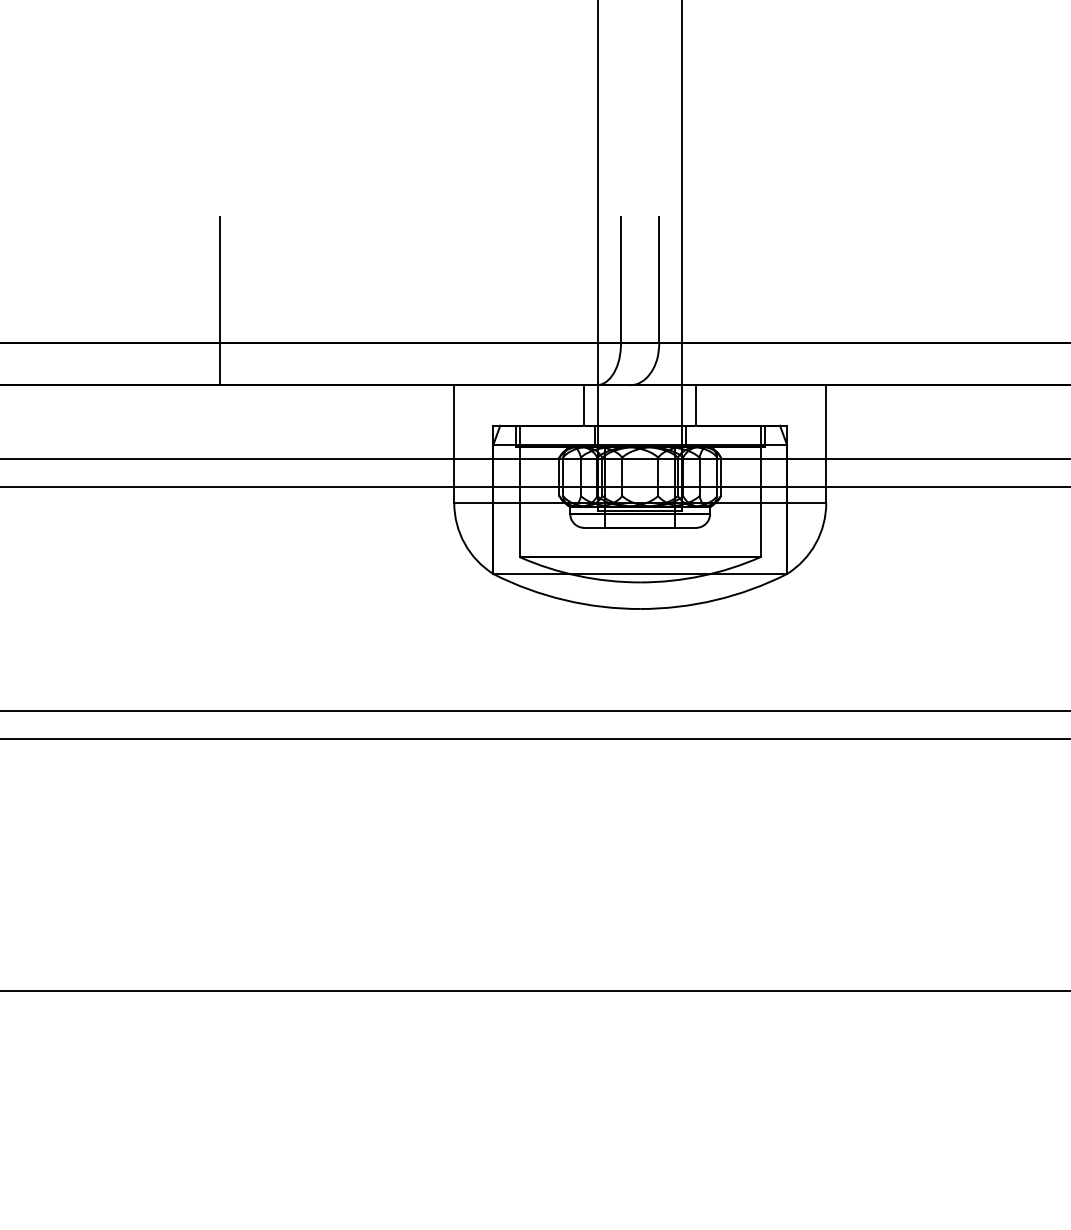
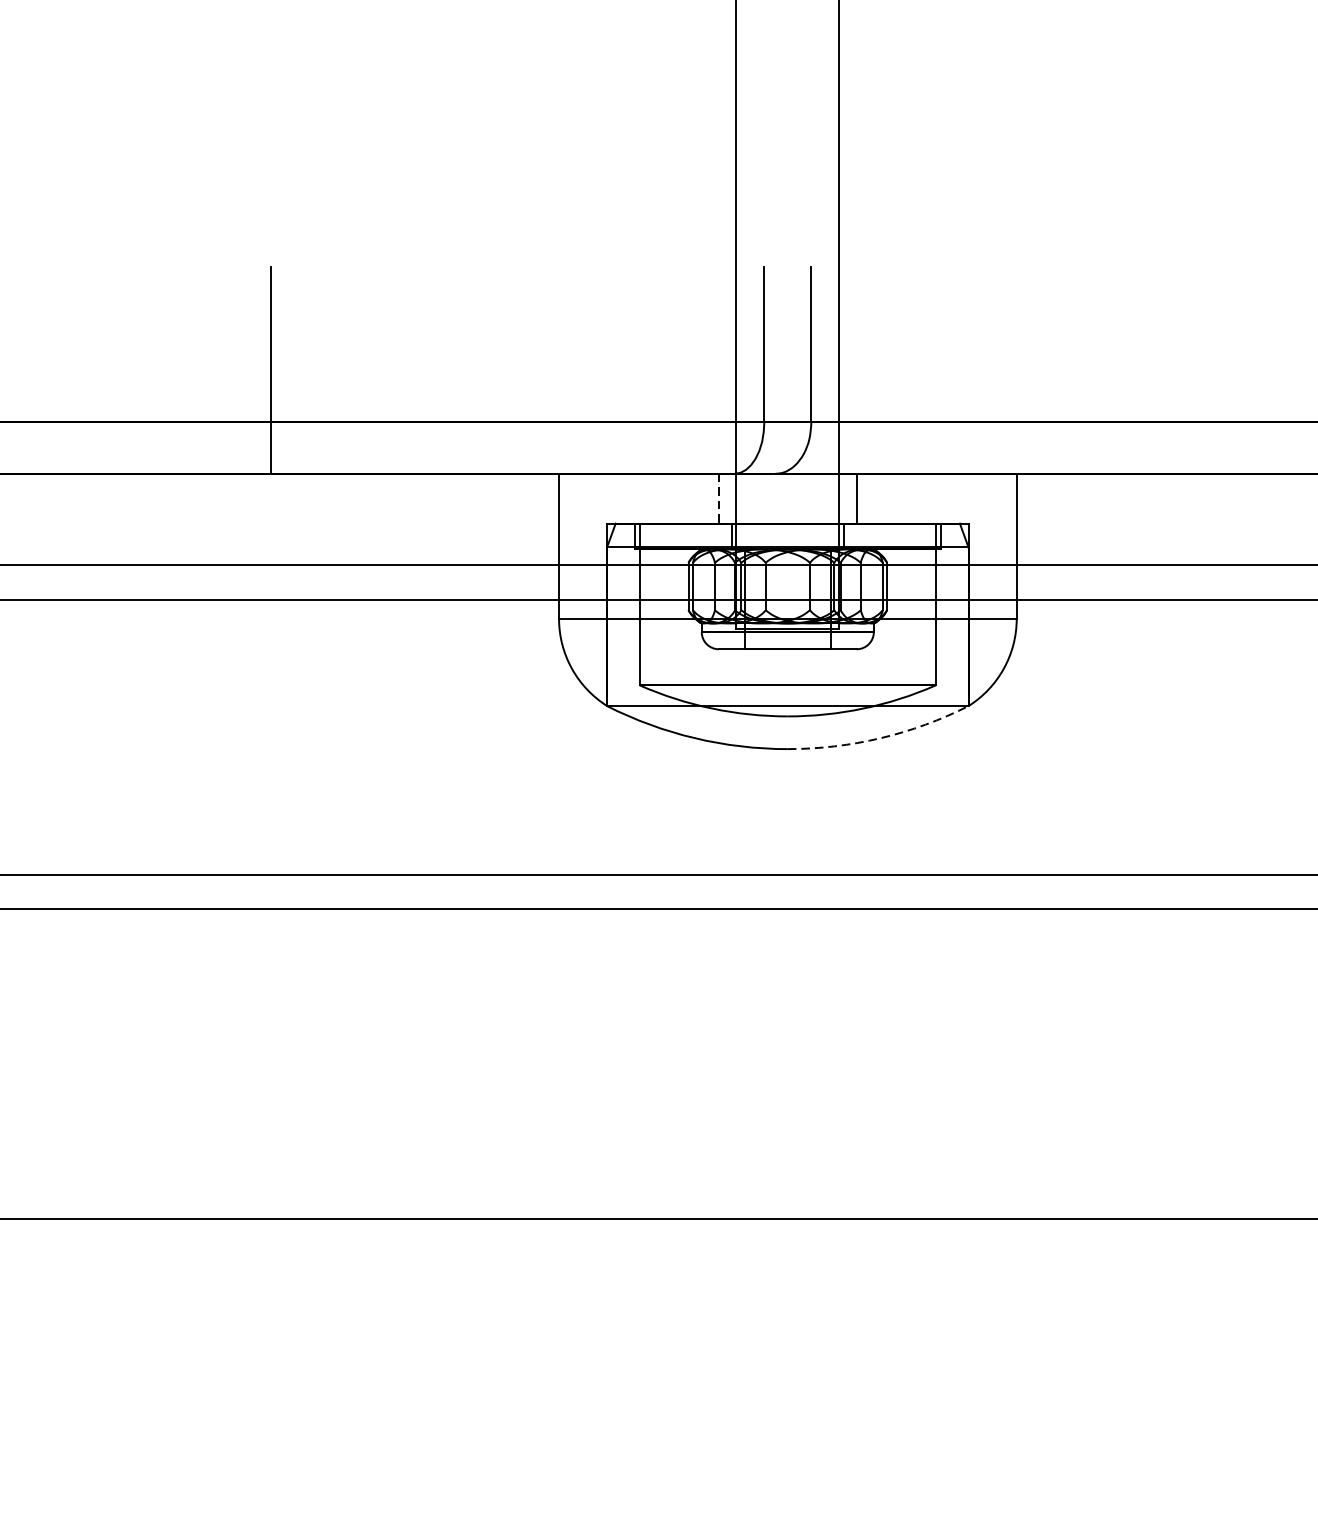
line: (584, 405) -> (719, 498), solid -> dashed
arc: (715, 600) -> (880, 738), solid -> dashed

